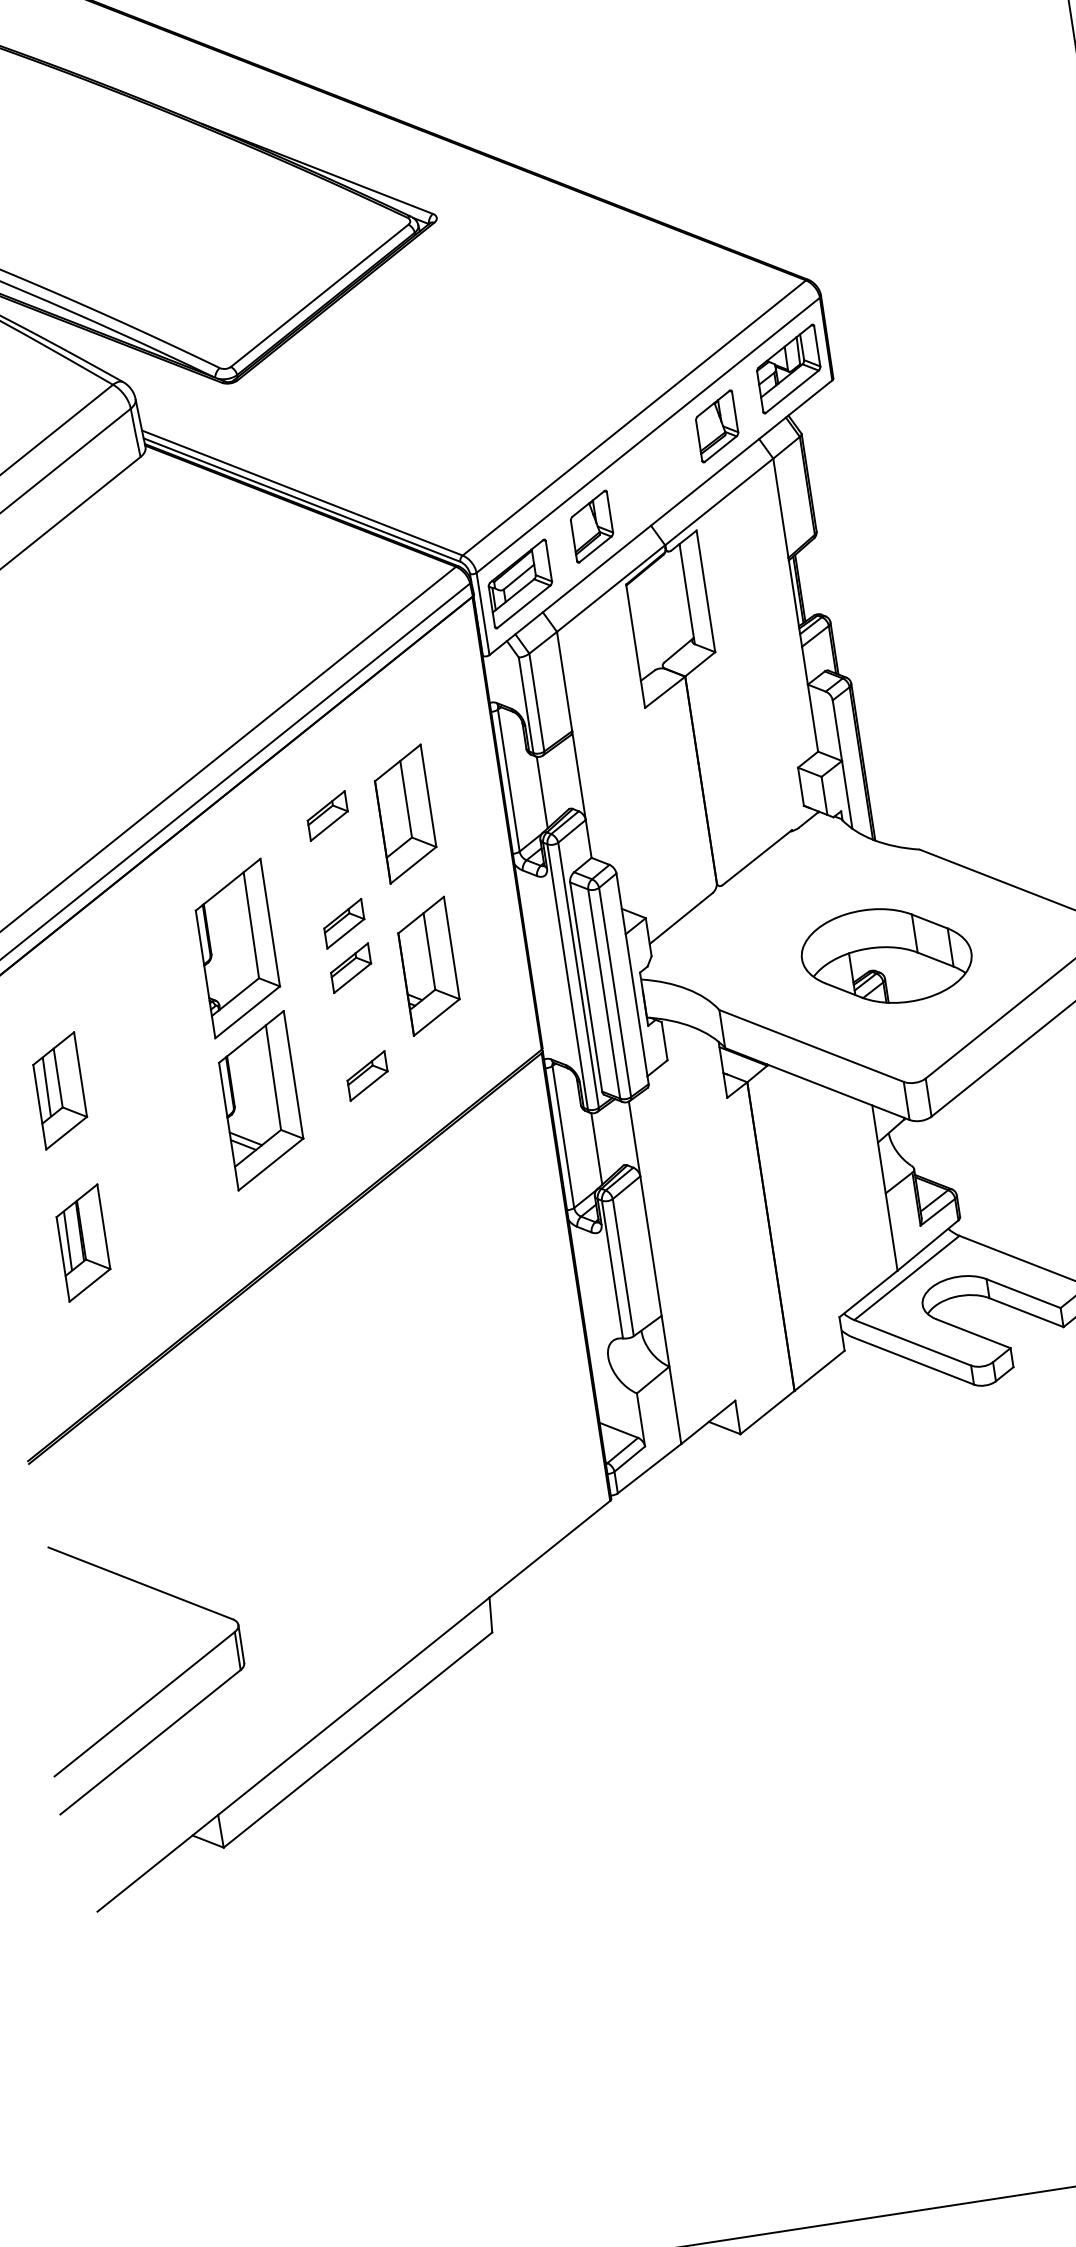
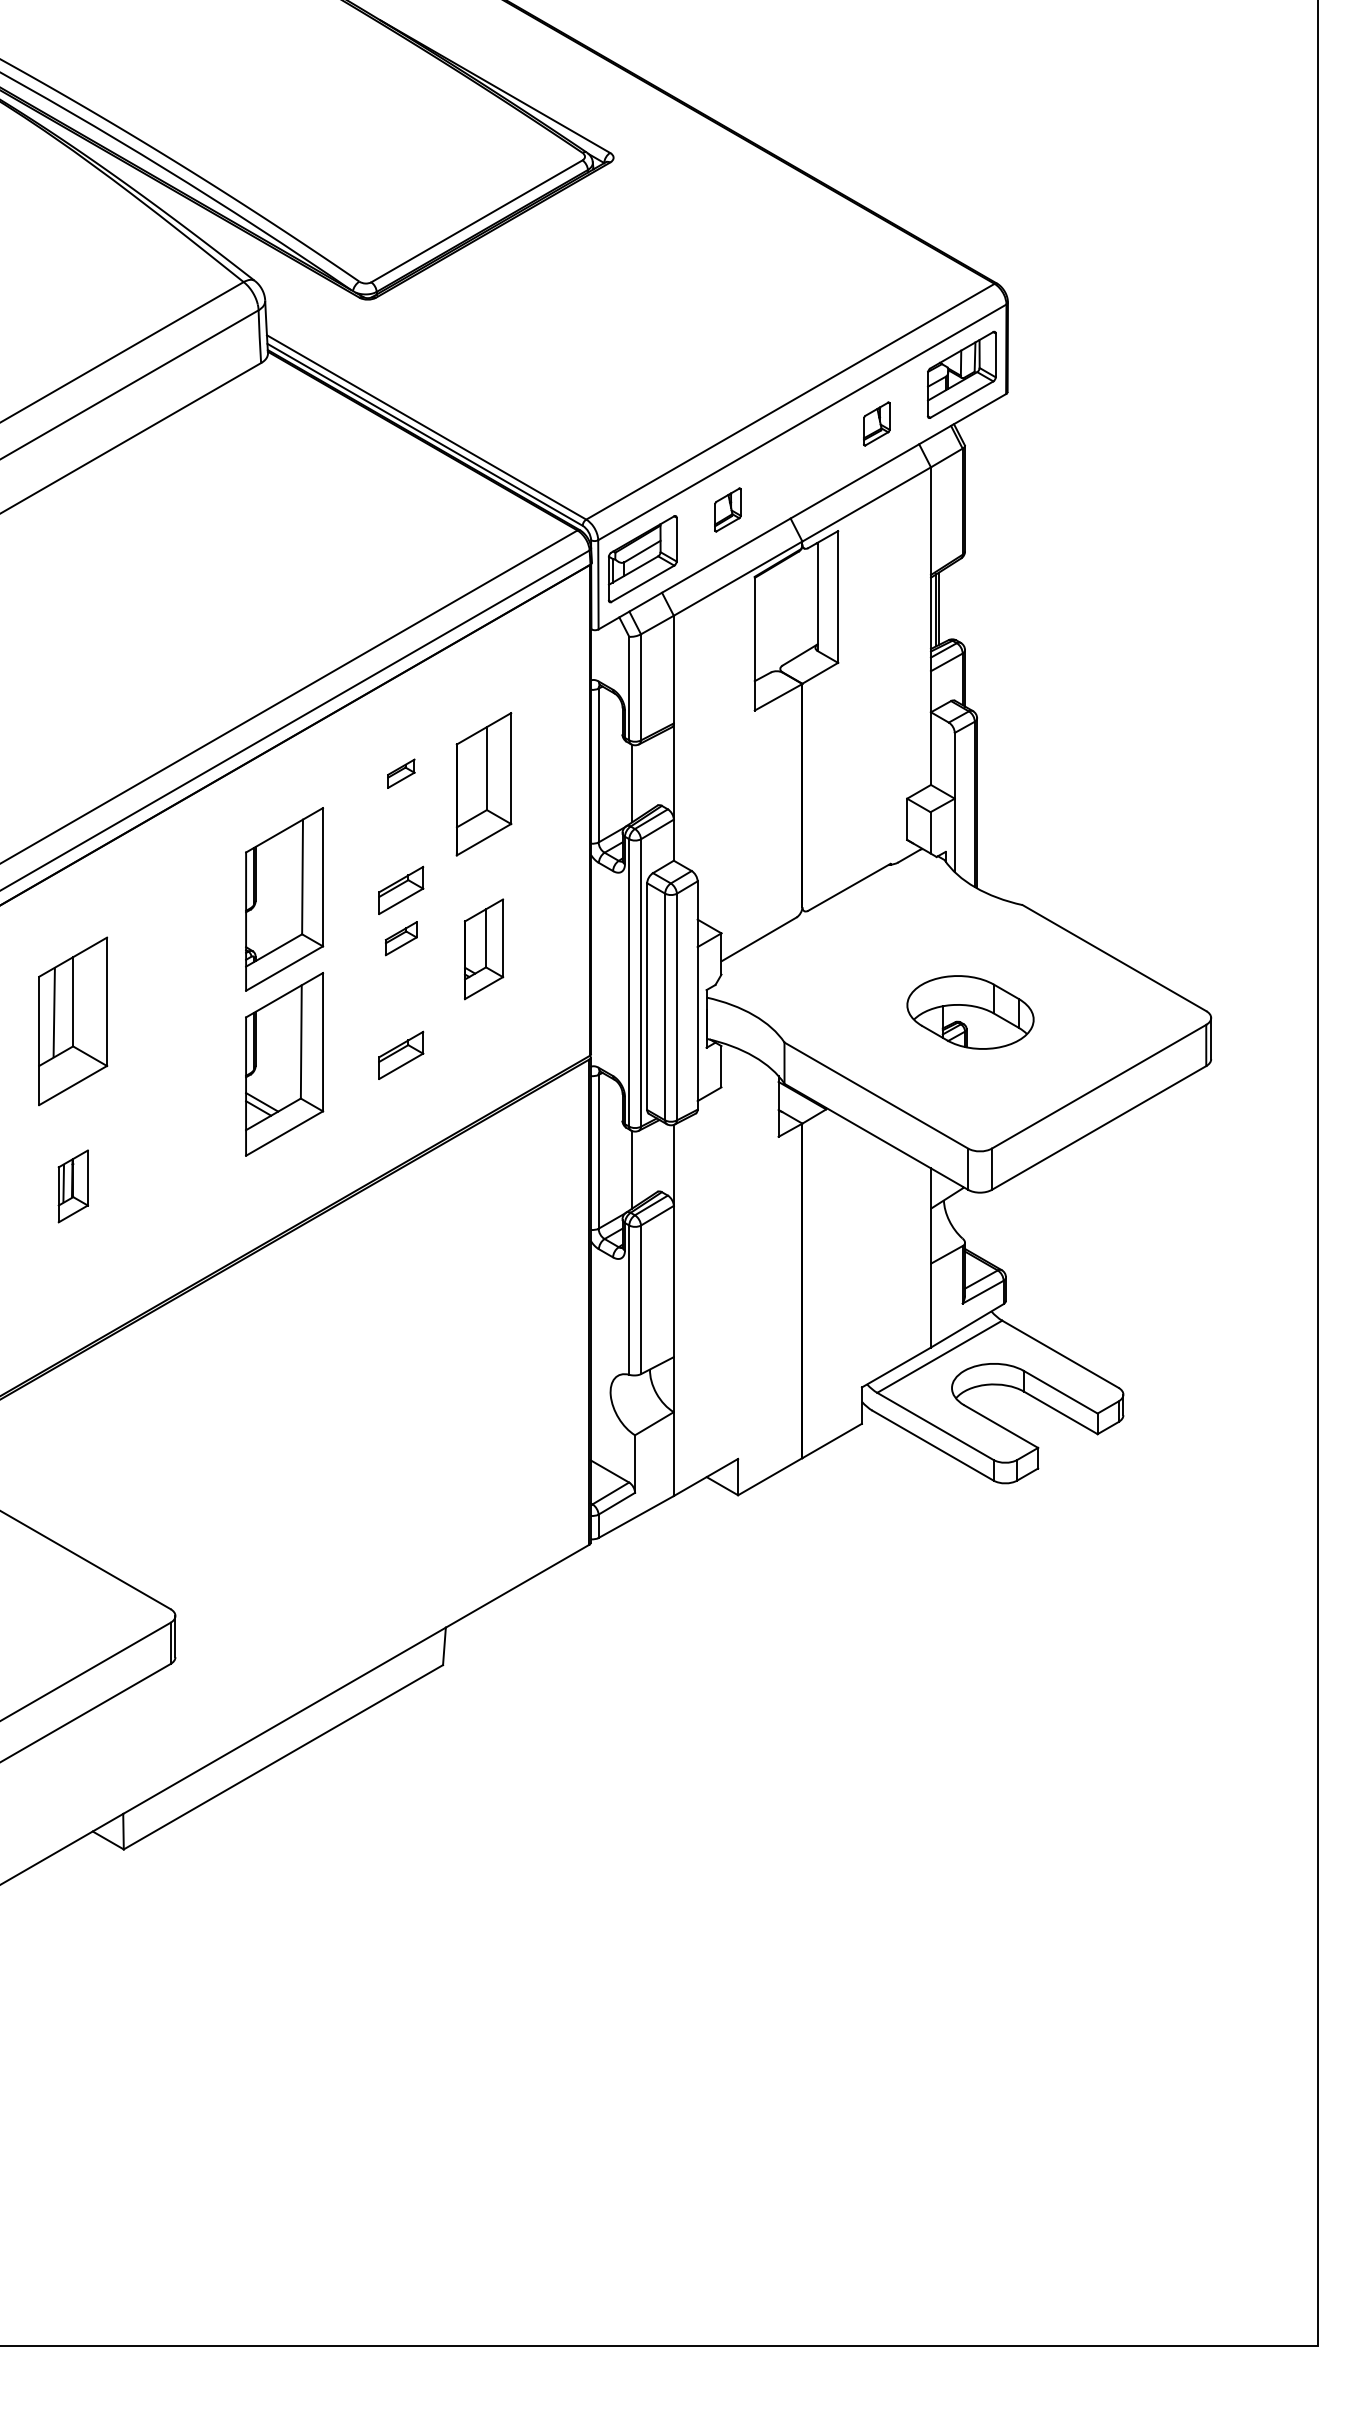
part: (716, 425) -> (876, 423), size x0.6
part: (591, 526) -> (727, 509), size x0.6
part: (328, 815) -> (401, 773), size x0.6
part: (886, 956) -> (970, 1012), size x0.7
part: (428, 966) -> (483, 949), size x0.7
part: (351, 968) -> (401, 938), size x0.7
part: (60, 1090) -> (73, 1021), size x1.4
part: (83, 1243) -> (73, 1186), size x0.6

